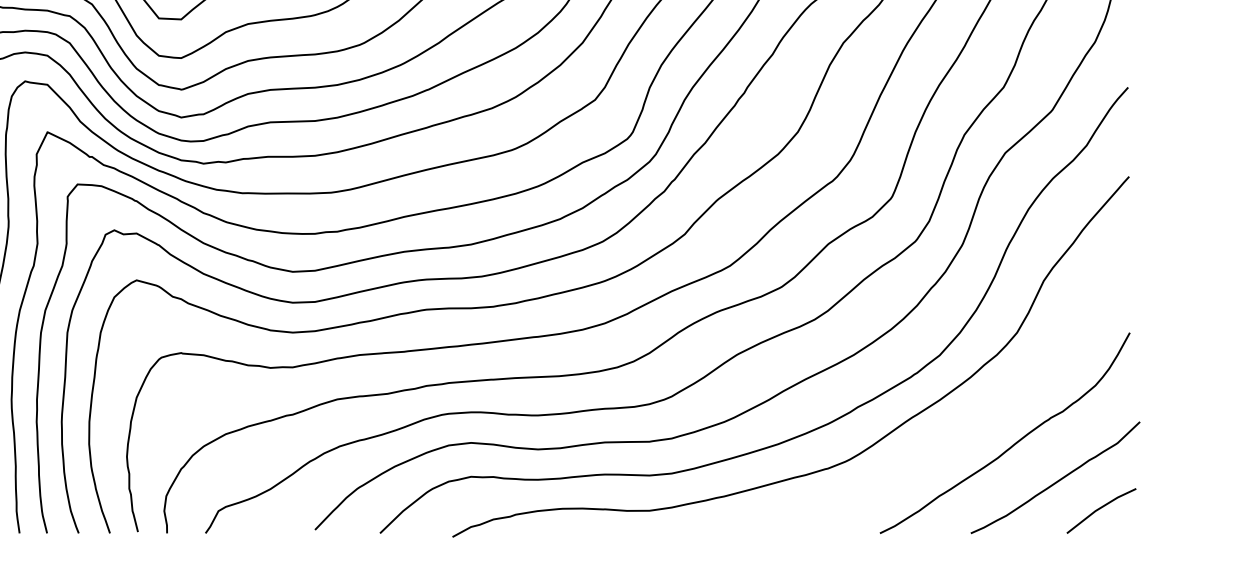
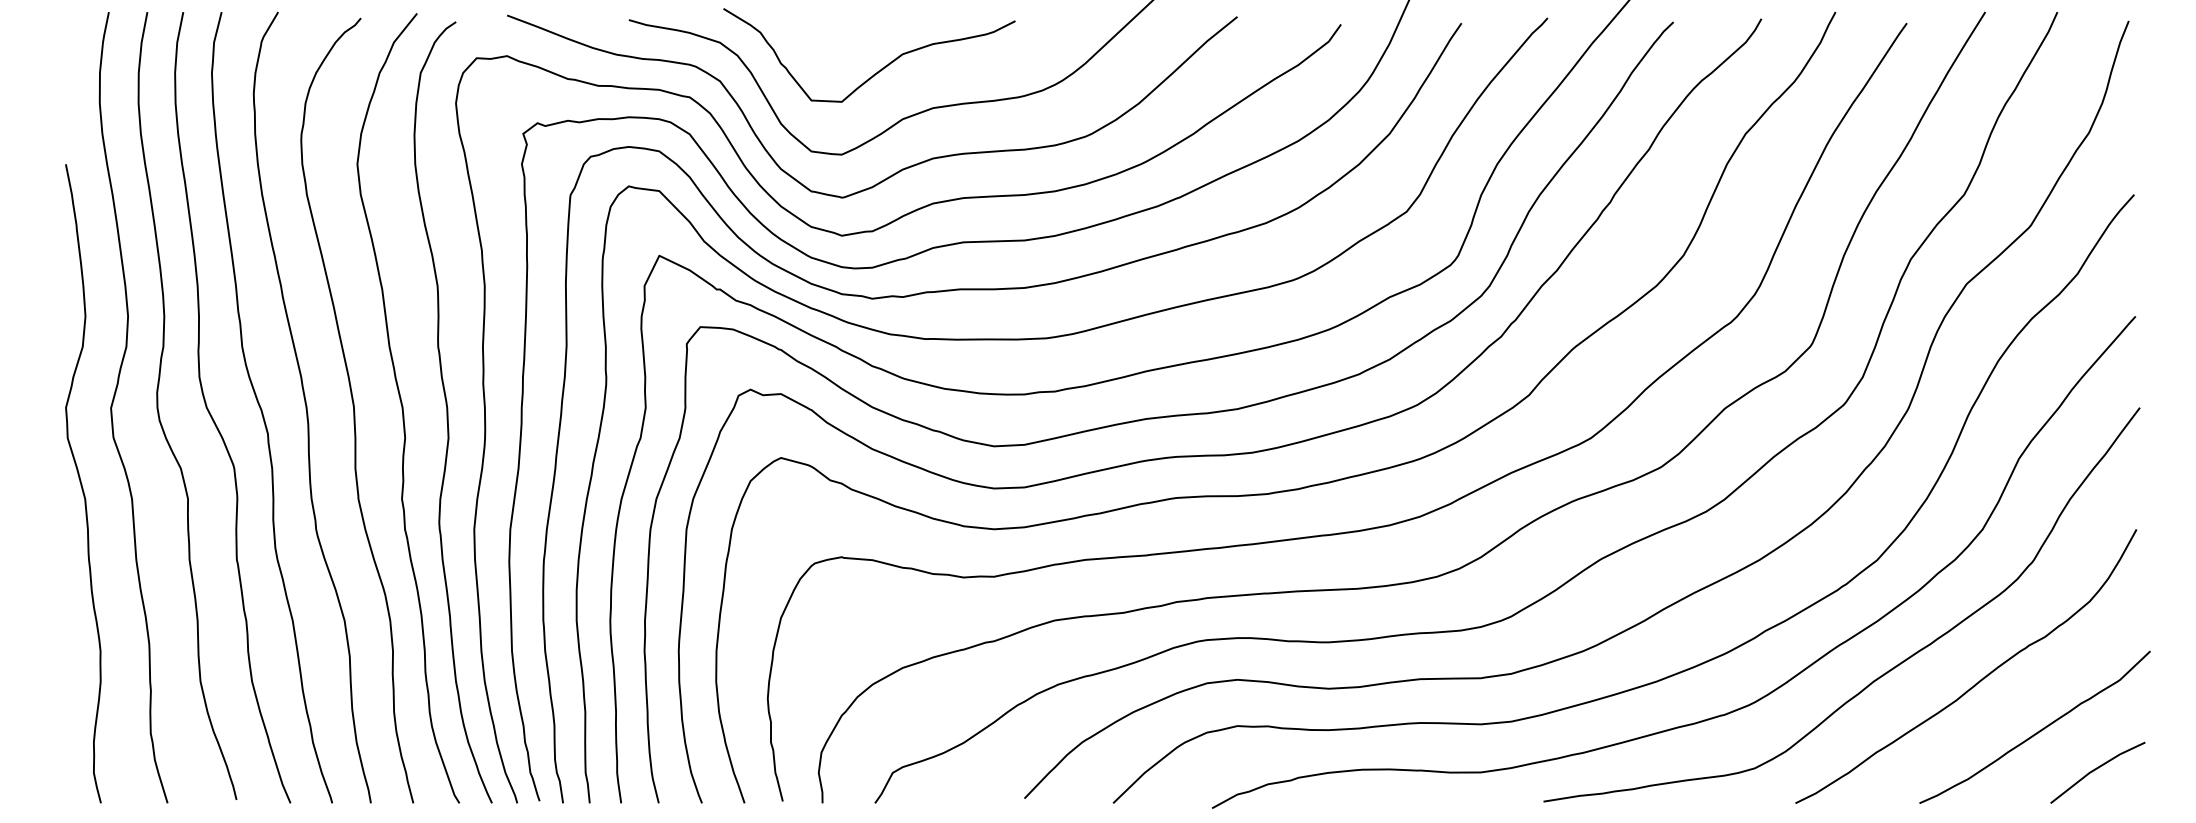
curve: (946, 436) -> (1886, 671), added

